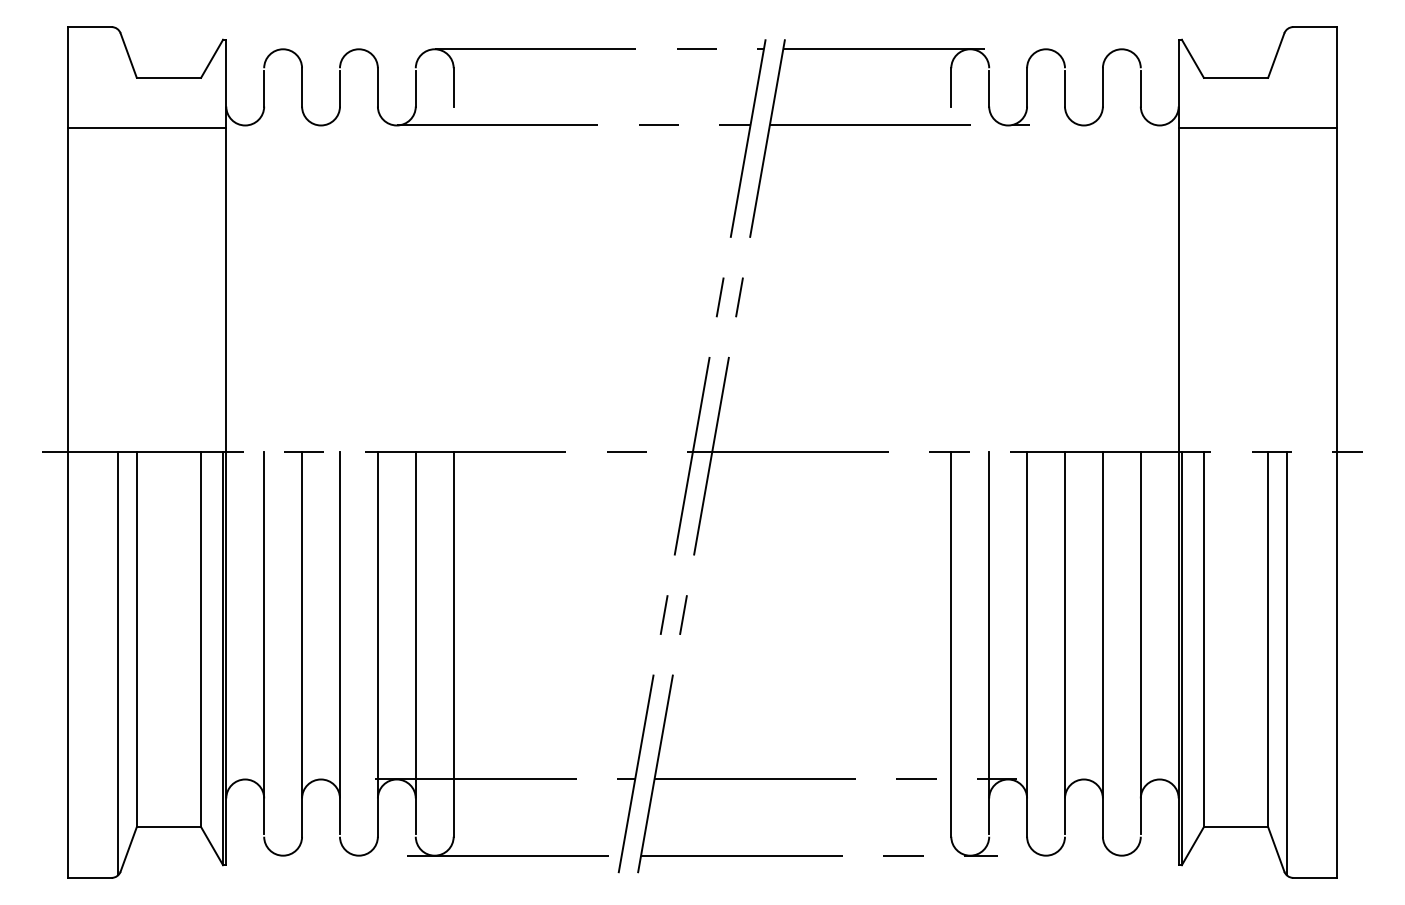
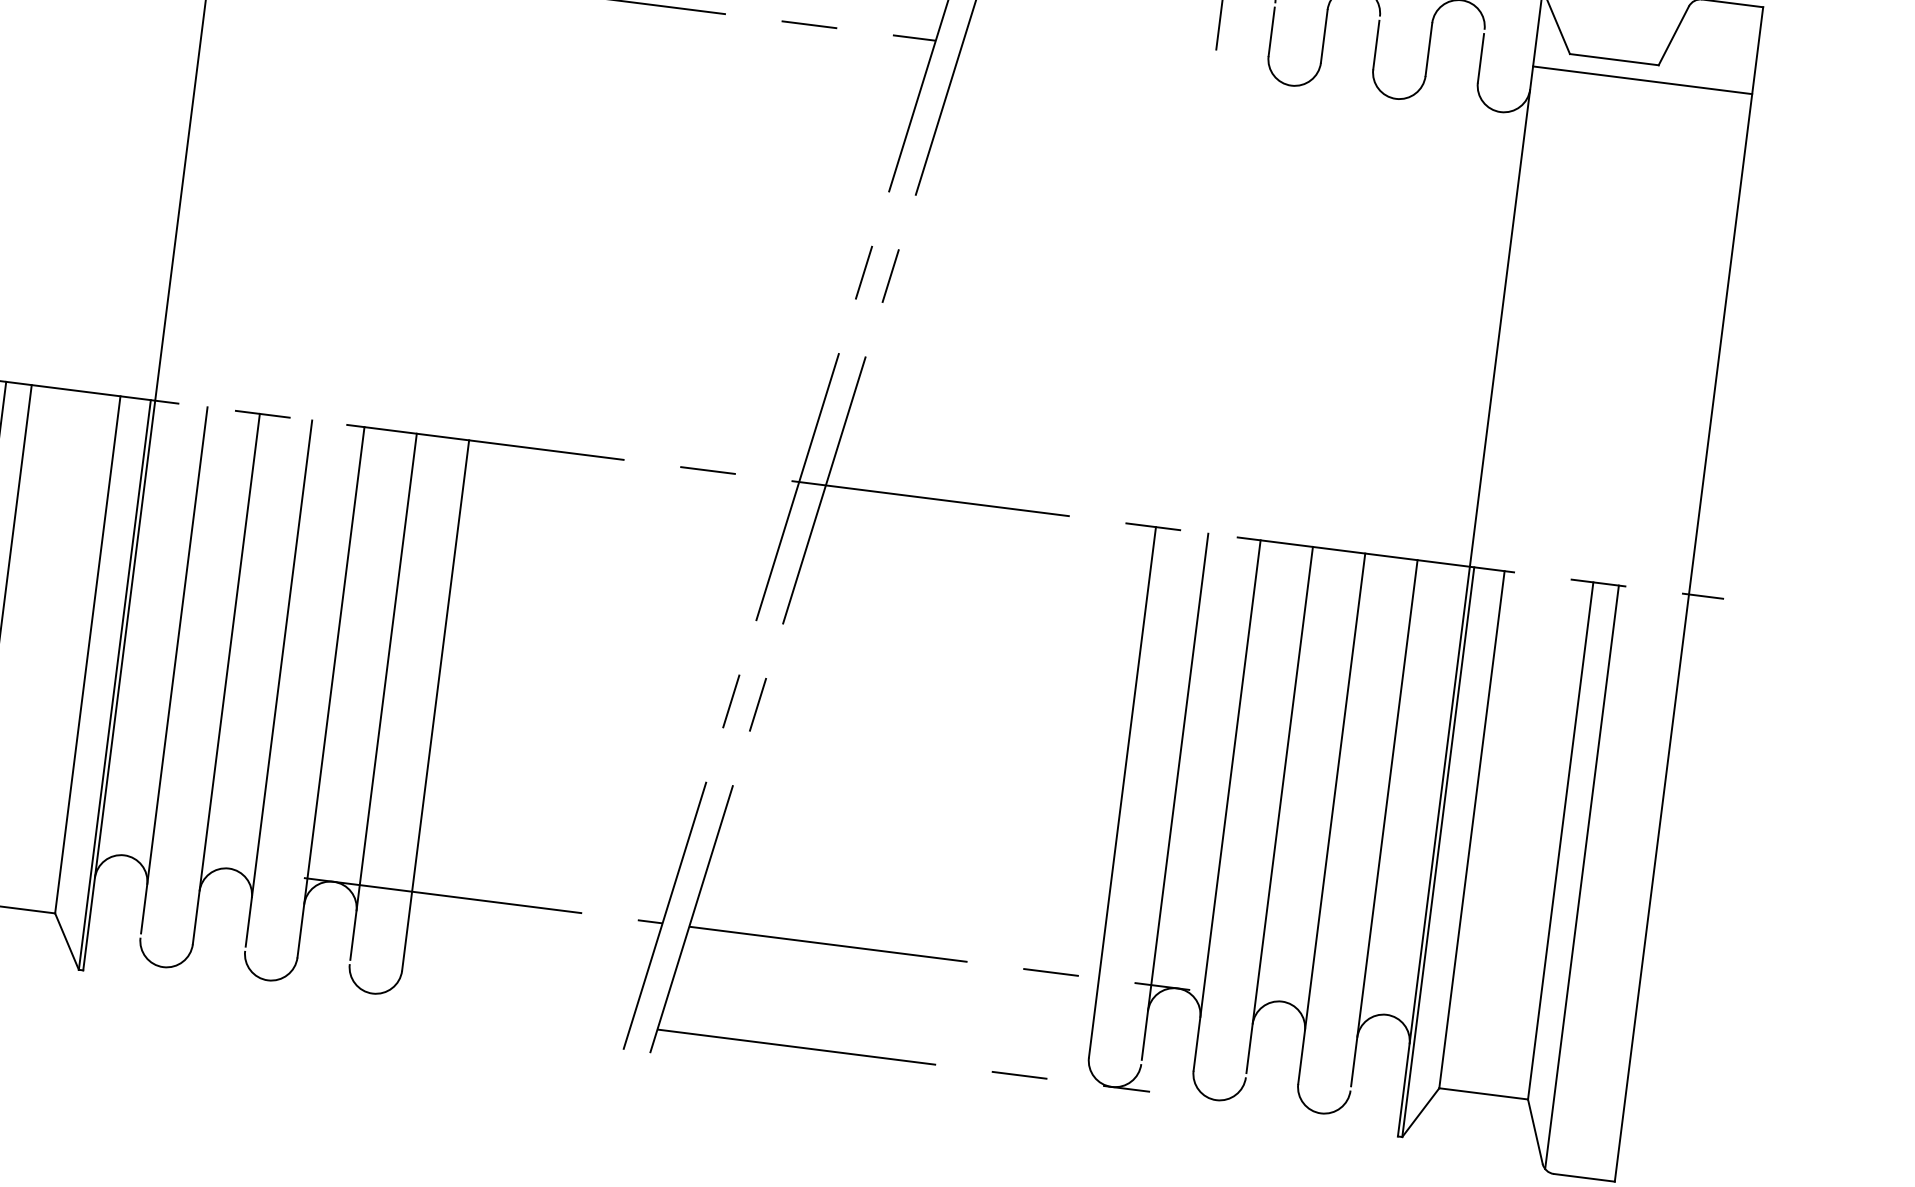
line: (899, 125) -> (1141, 66), removed
line: (1257, 128) -> (1641, 80), moved
line: (514, 855) -> (482, 1007), removed

